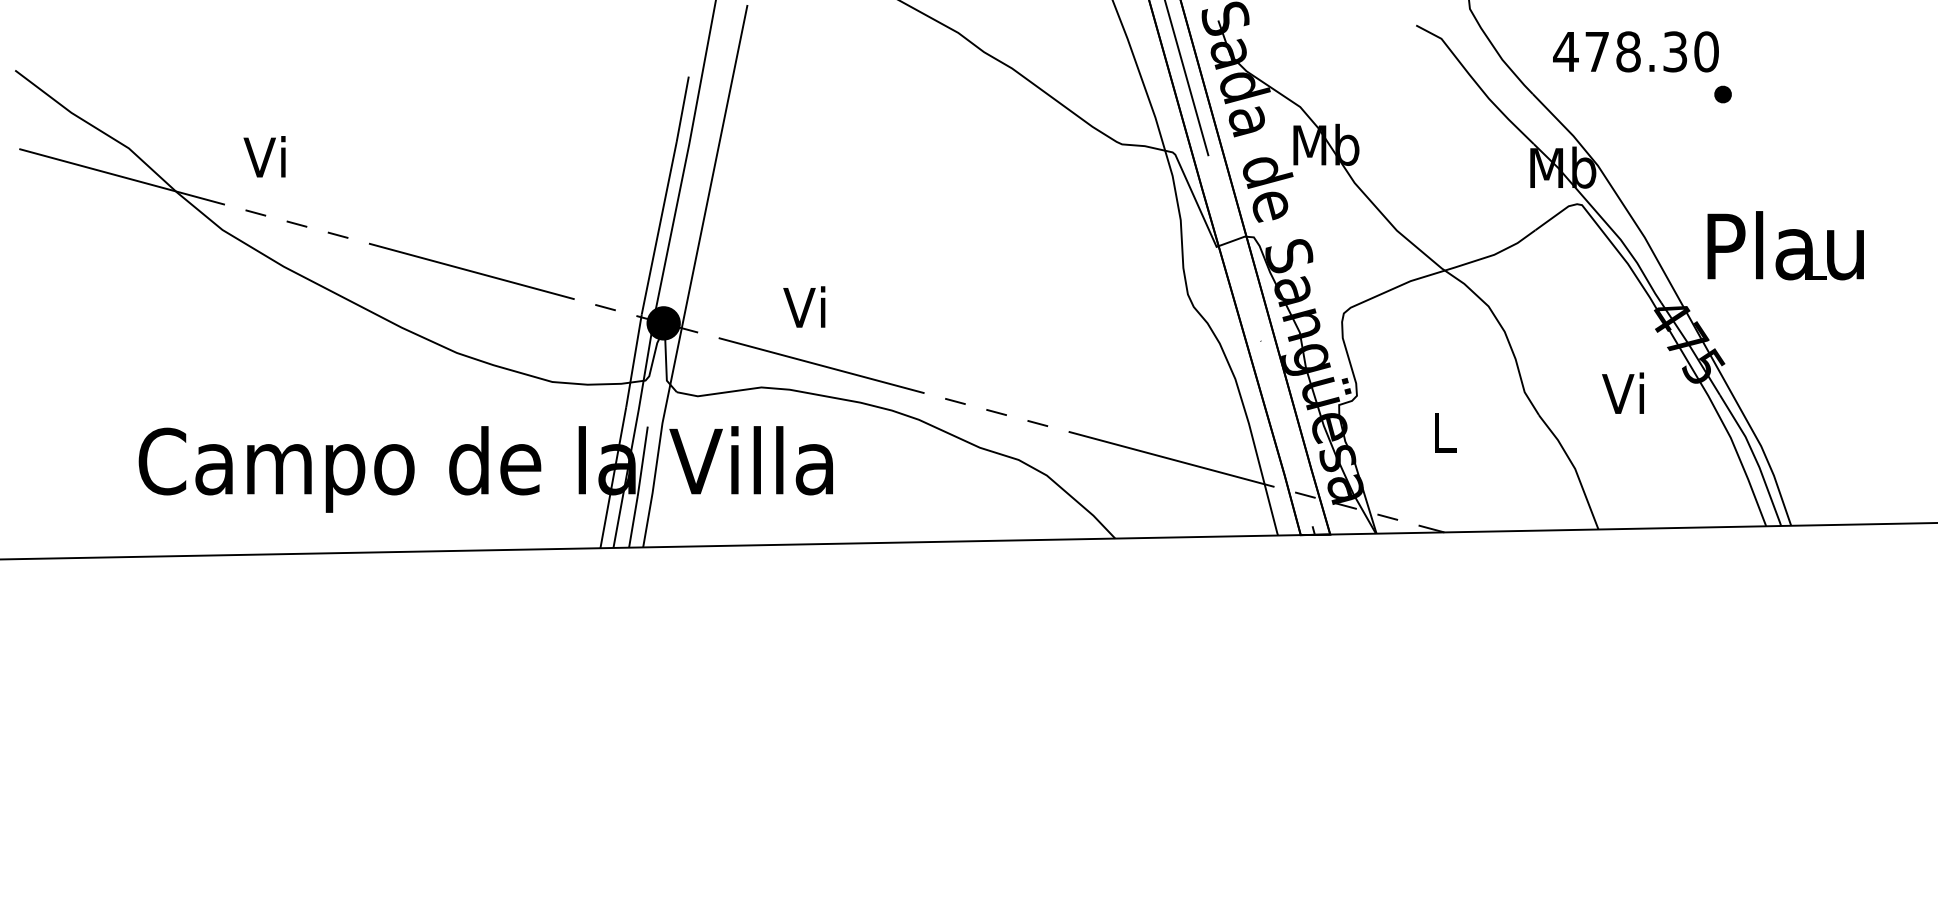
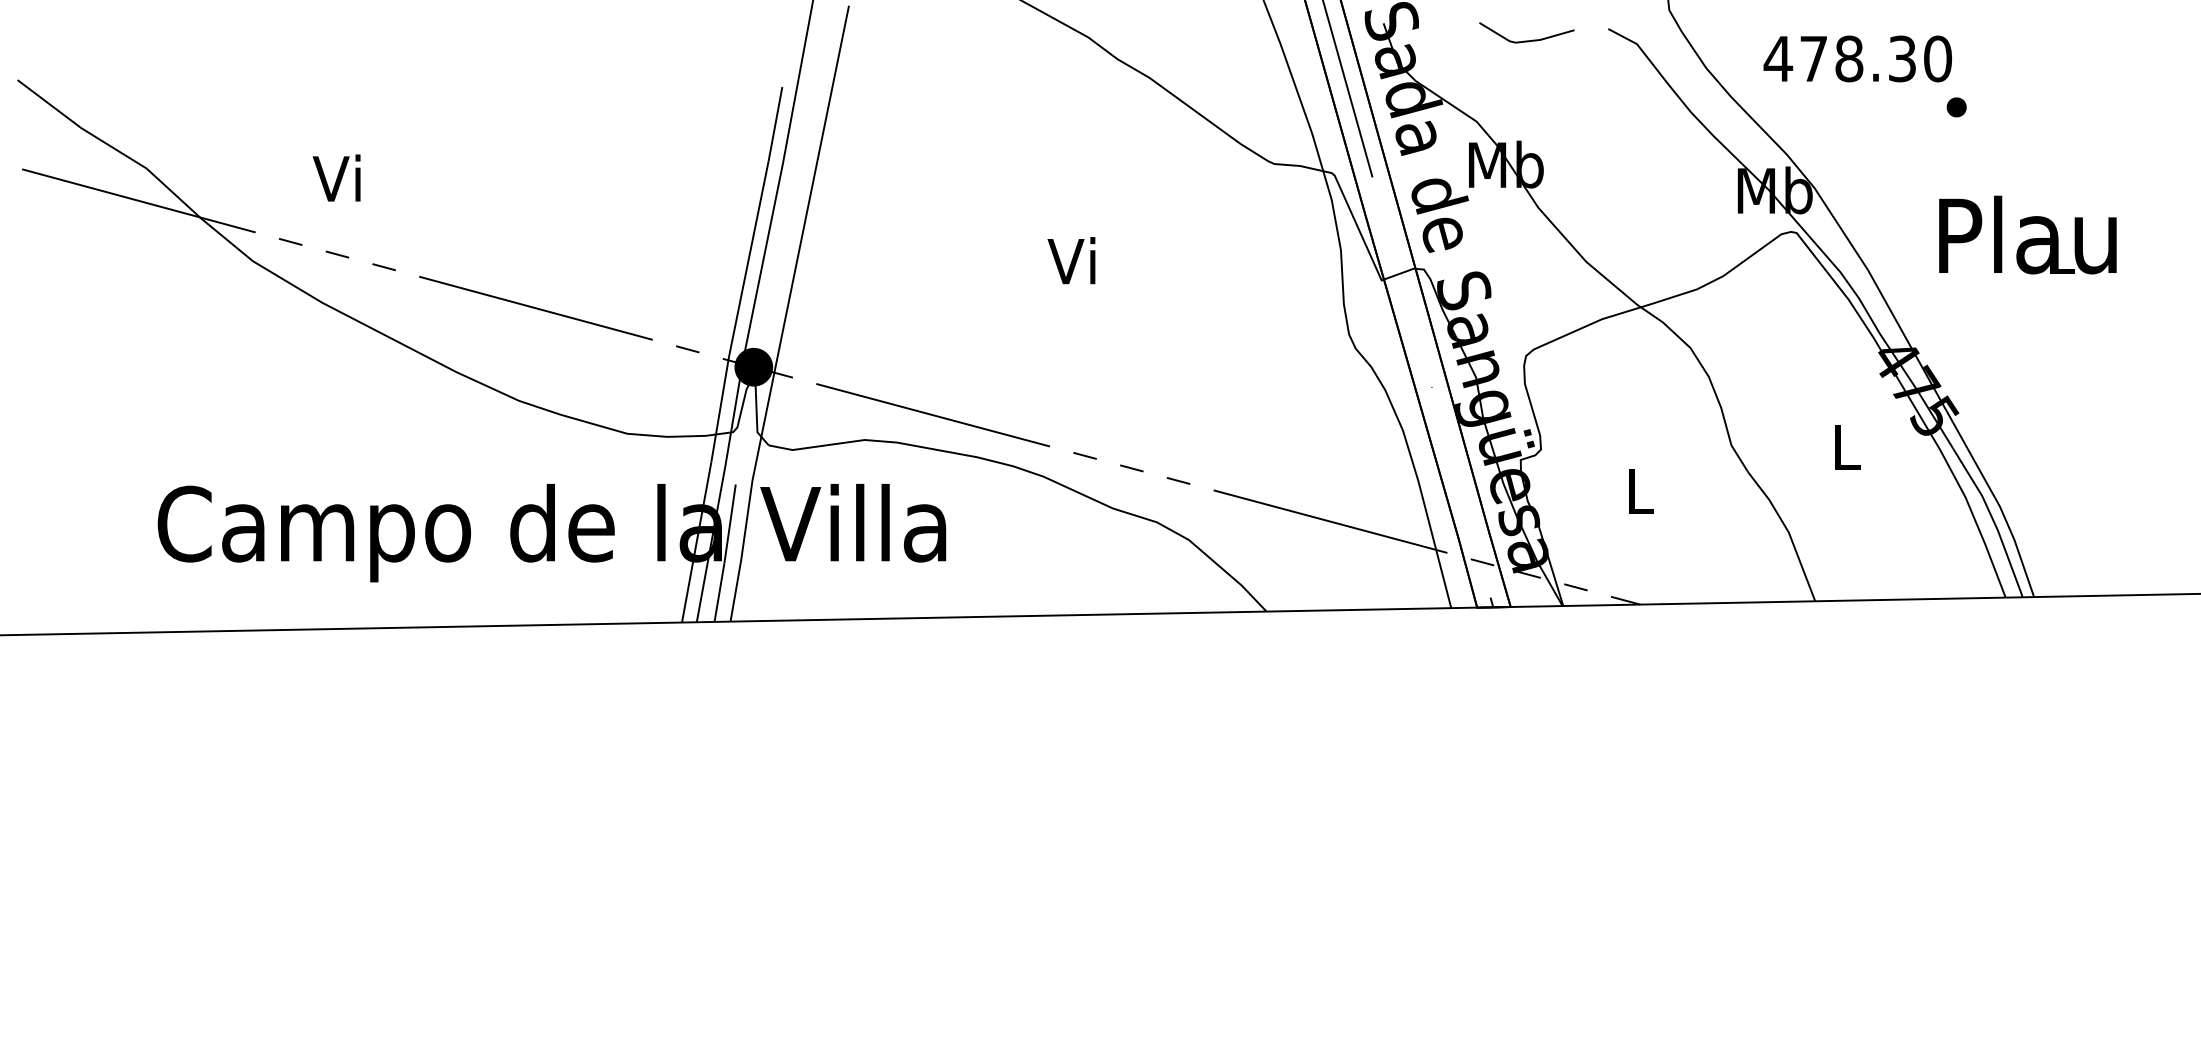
line: (1344, 35) -> (1526, 40), added
text: (264, 156) -> (336, 177), moved
text: (1785, 245) -> (2027, 234), moved
text: (804, 306) -> (1071, 260), moved
text: (1622, 393) -> (1842, 446), Vi -> L

